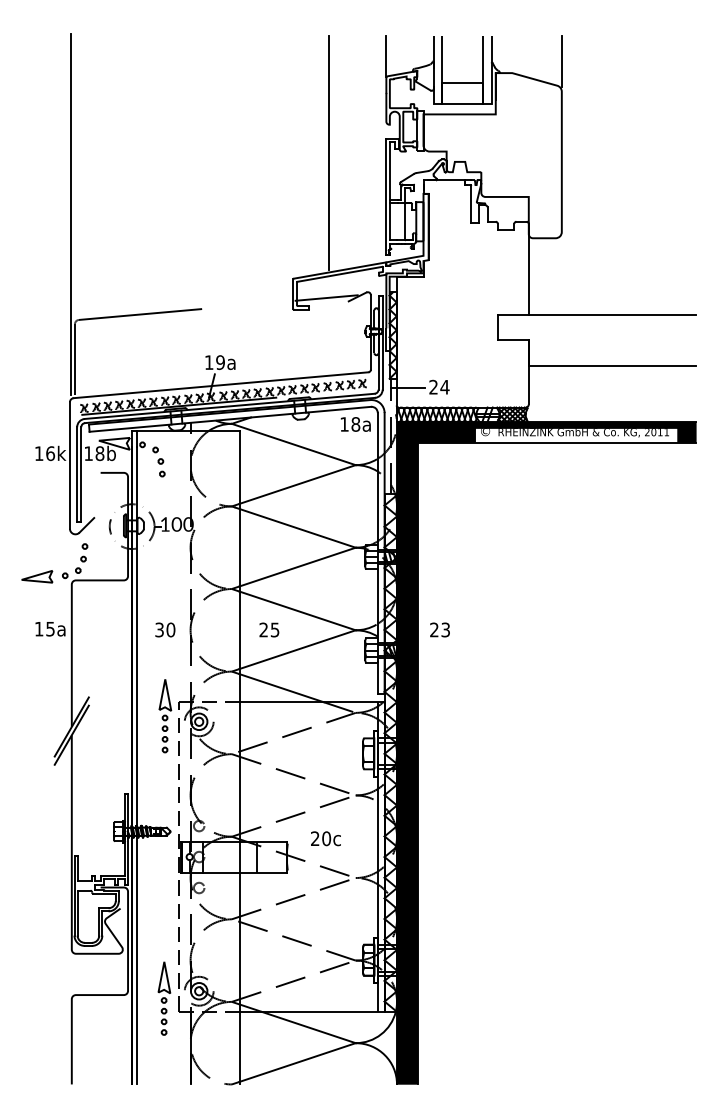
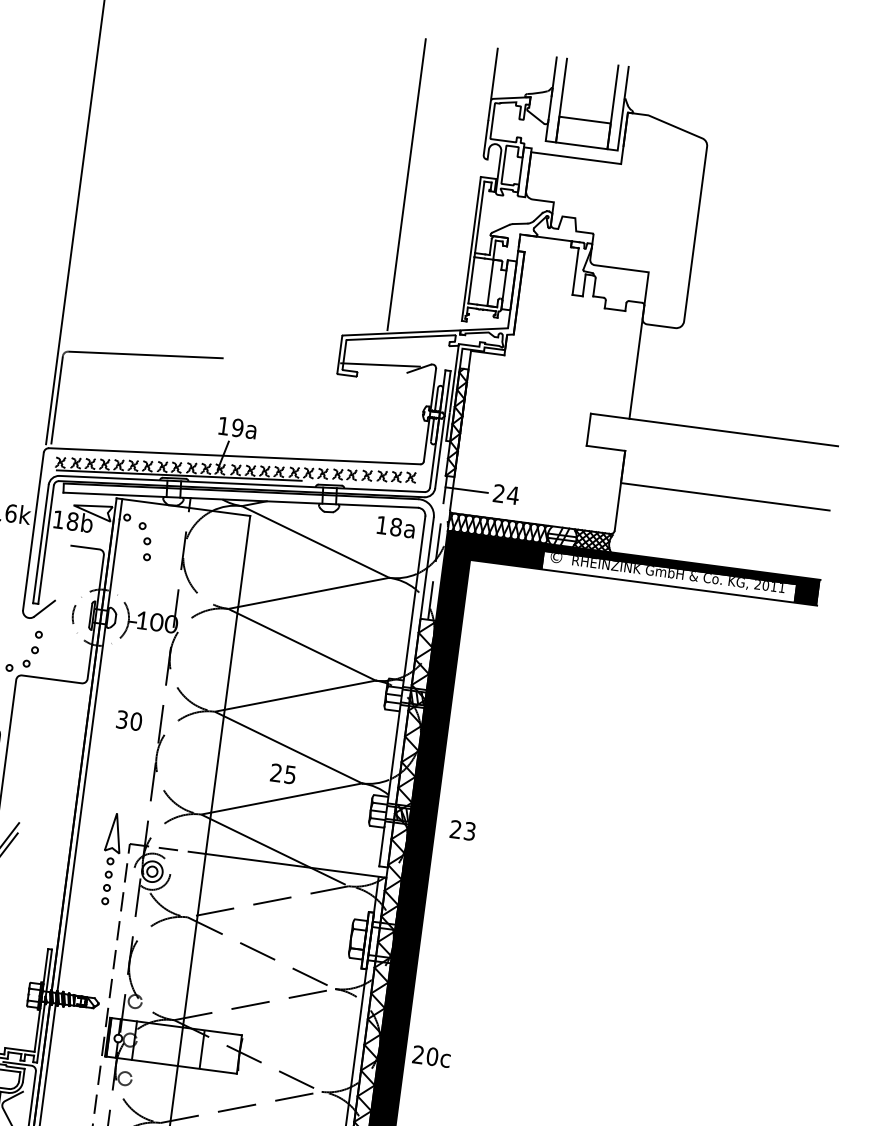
line: (561, 61) -> (711, 108), removed
text: (165, 629) -> (129, 720), moved
text: (269, 629) -> (283, 773), moved
text: (439, 629) -> (462, 829), moved
text: (325, 838) -> (431, 1056), moved

